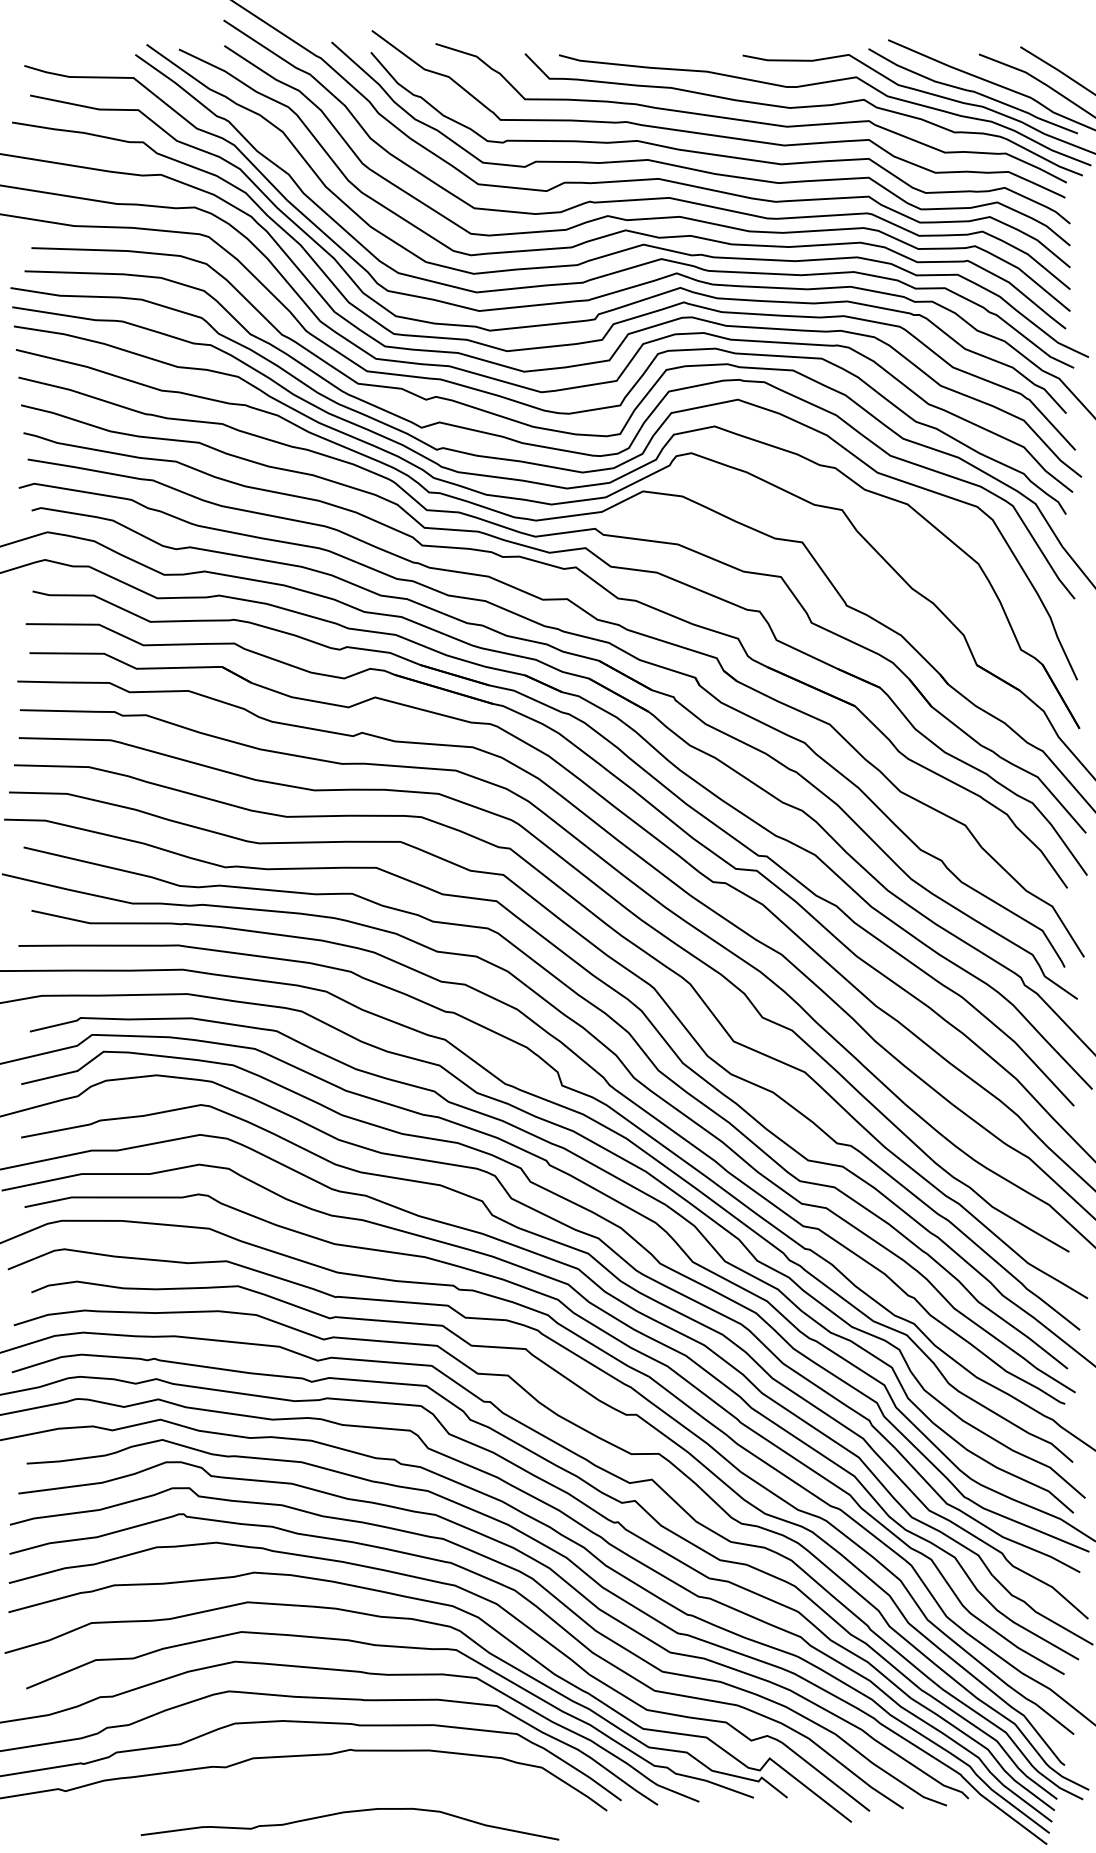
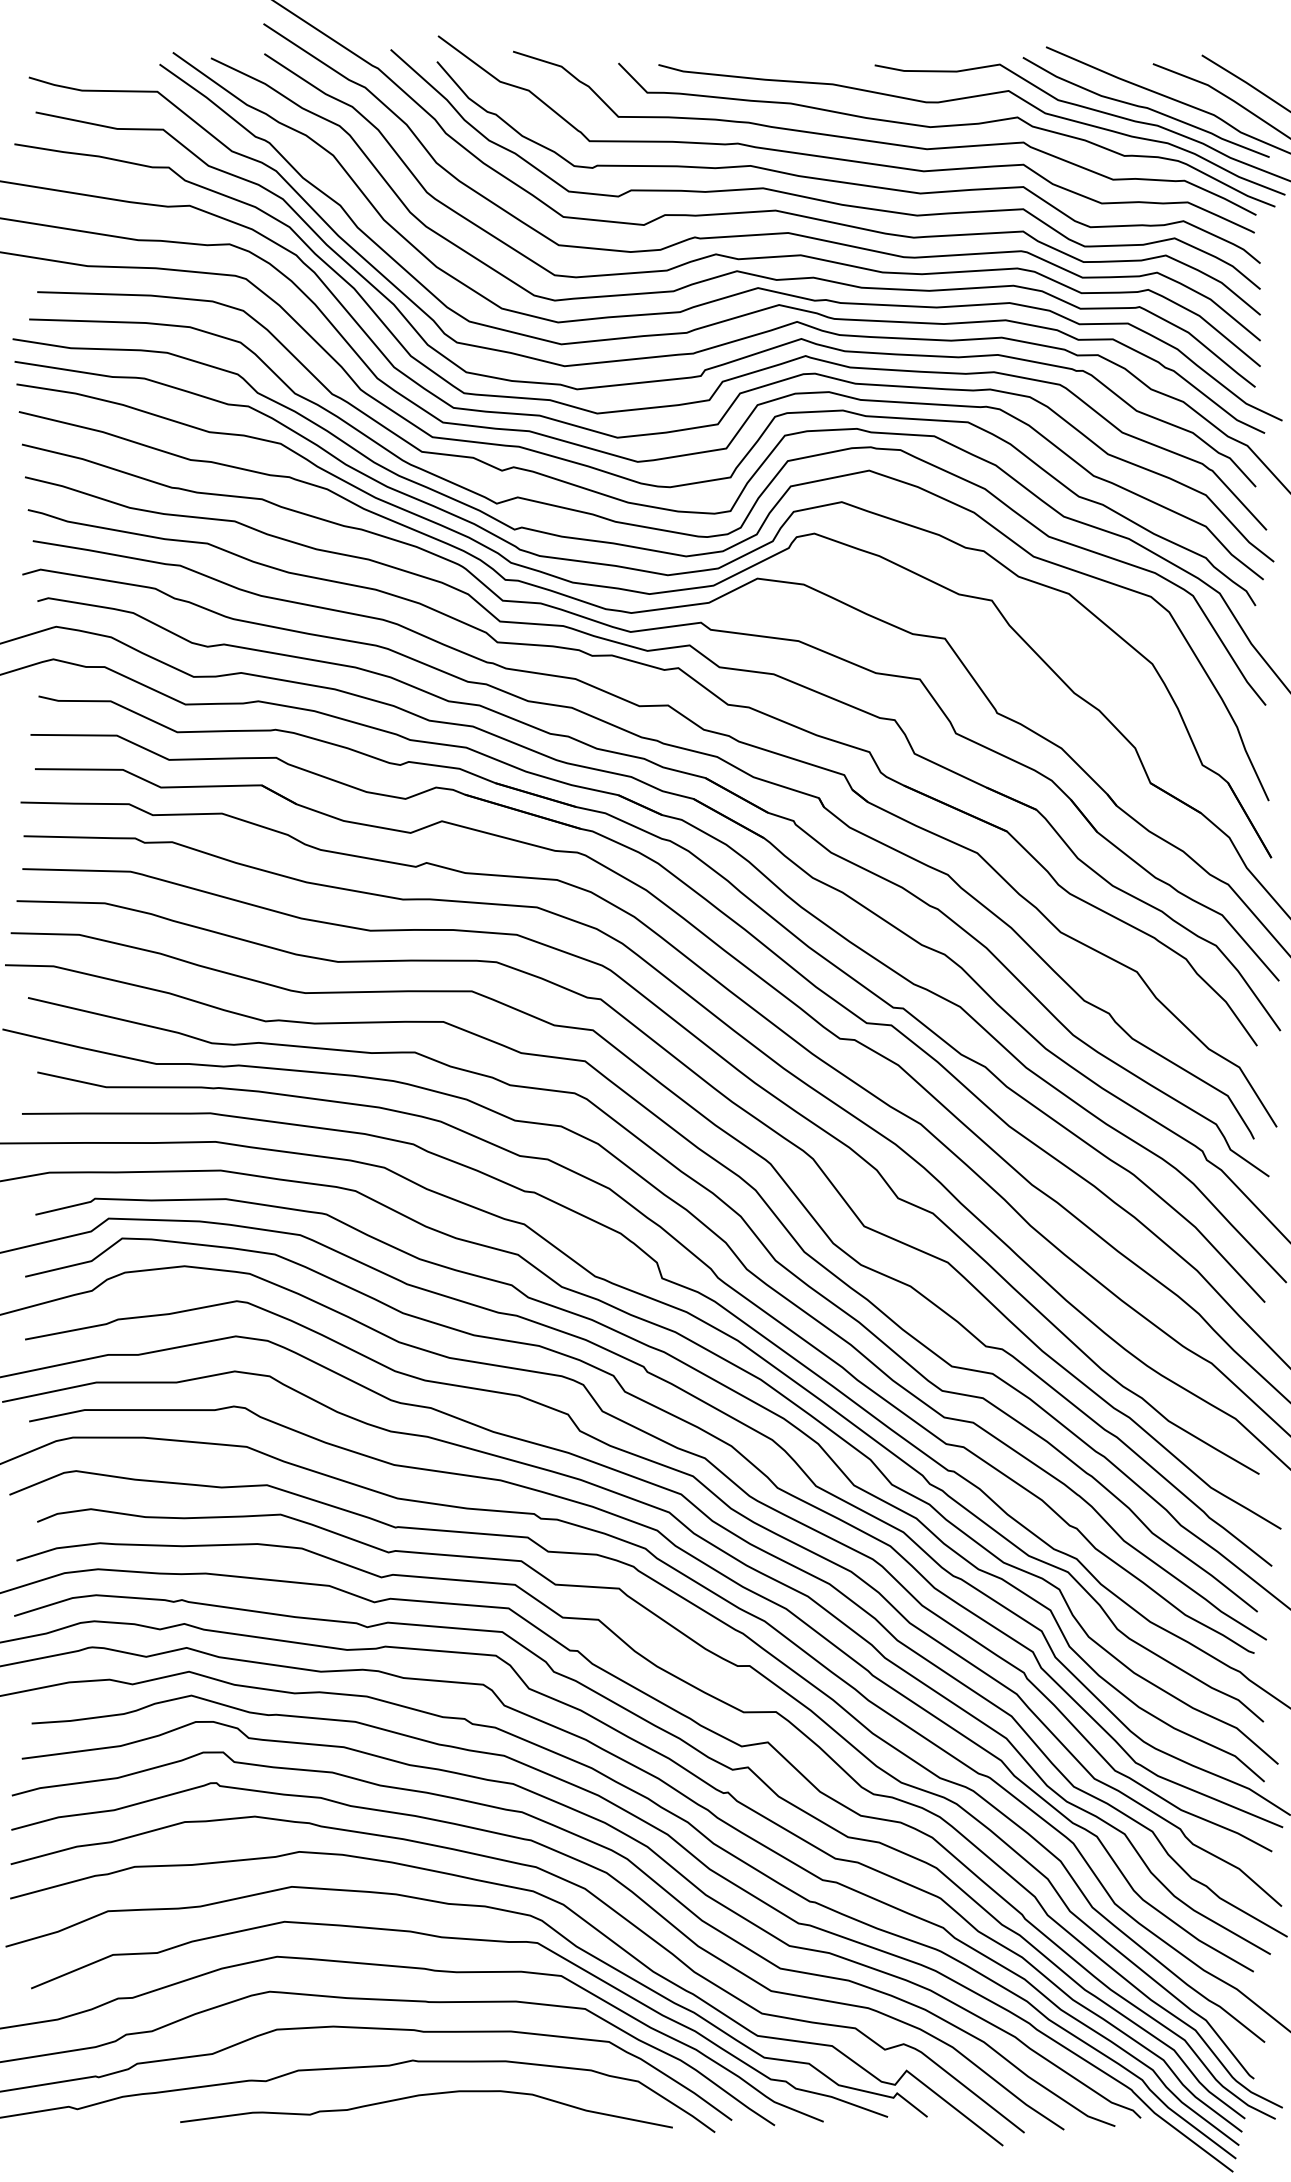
curve: (345, 1813) -> (421, 2096), moved

